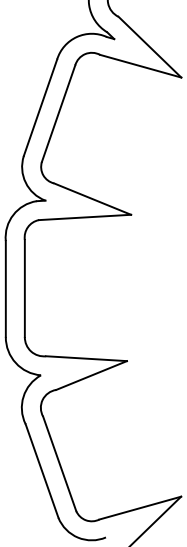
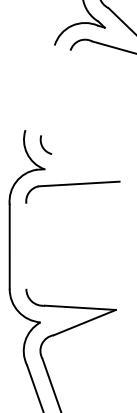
line: (40, 107) -> (40, 87), removed
line: (58, 113) -> (55, 92), removed
line: (92, 198) -> (85, 167), removed
line: (24, 288) -> (26, 246), removed

